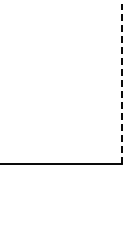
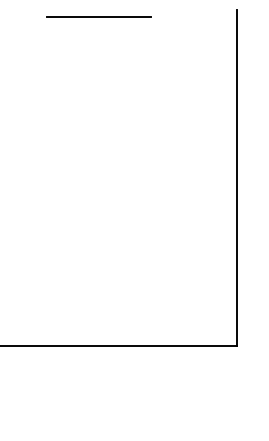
line: (56, 7) -> (97, 17), added
line: (122, 83) -> (236, 177), dashed -> solid

